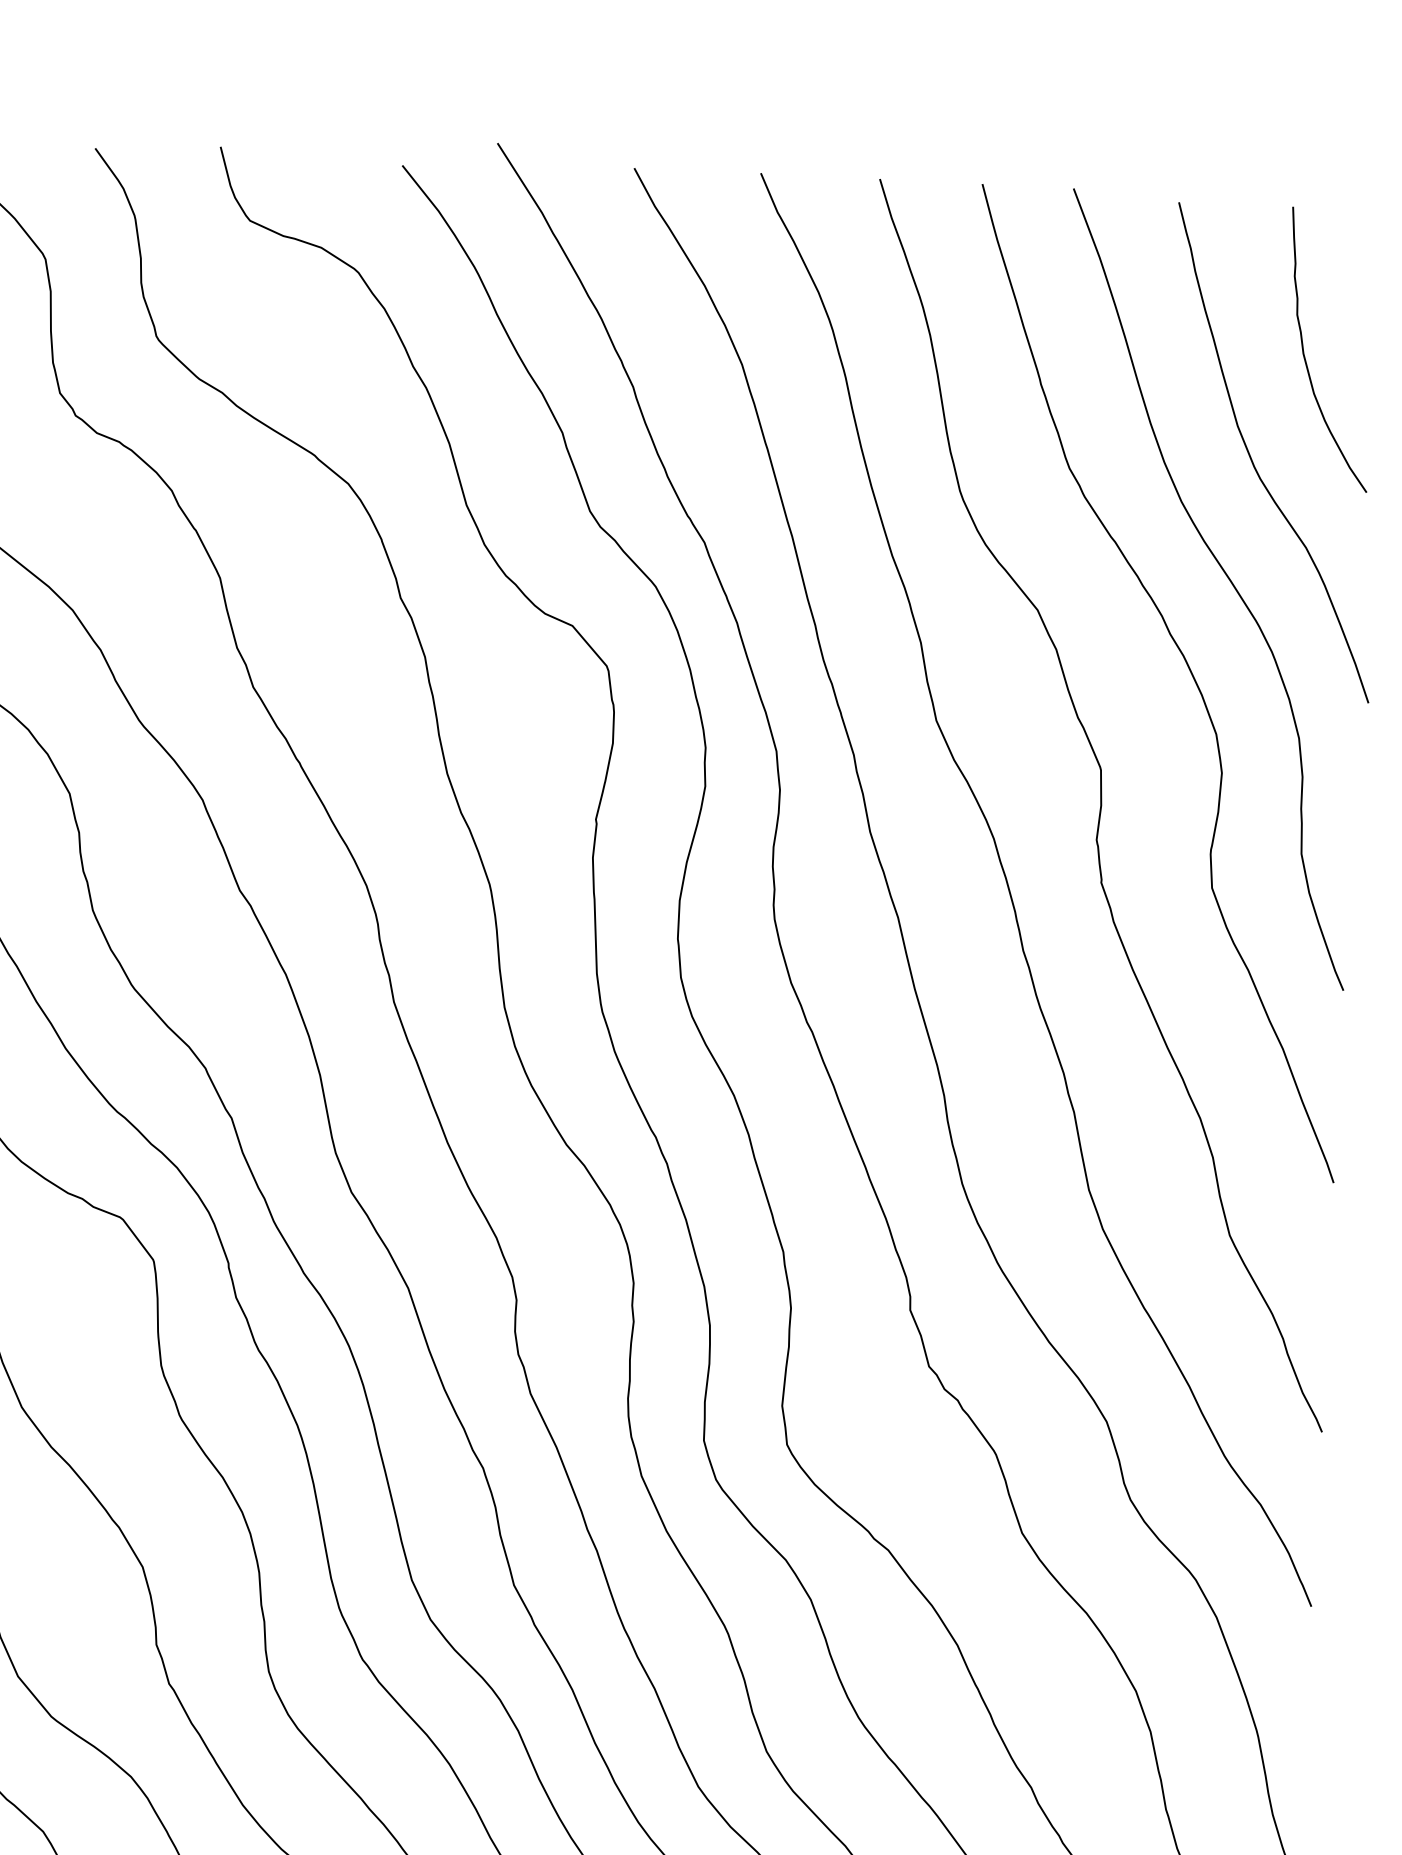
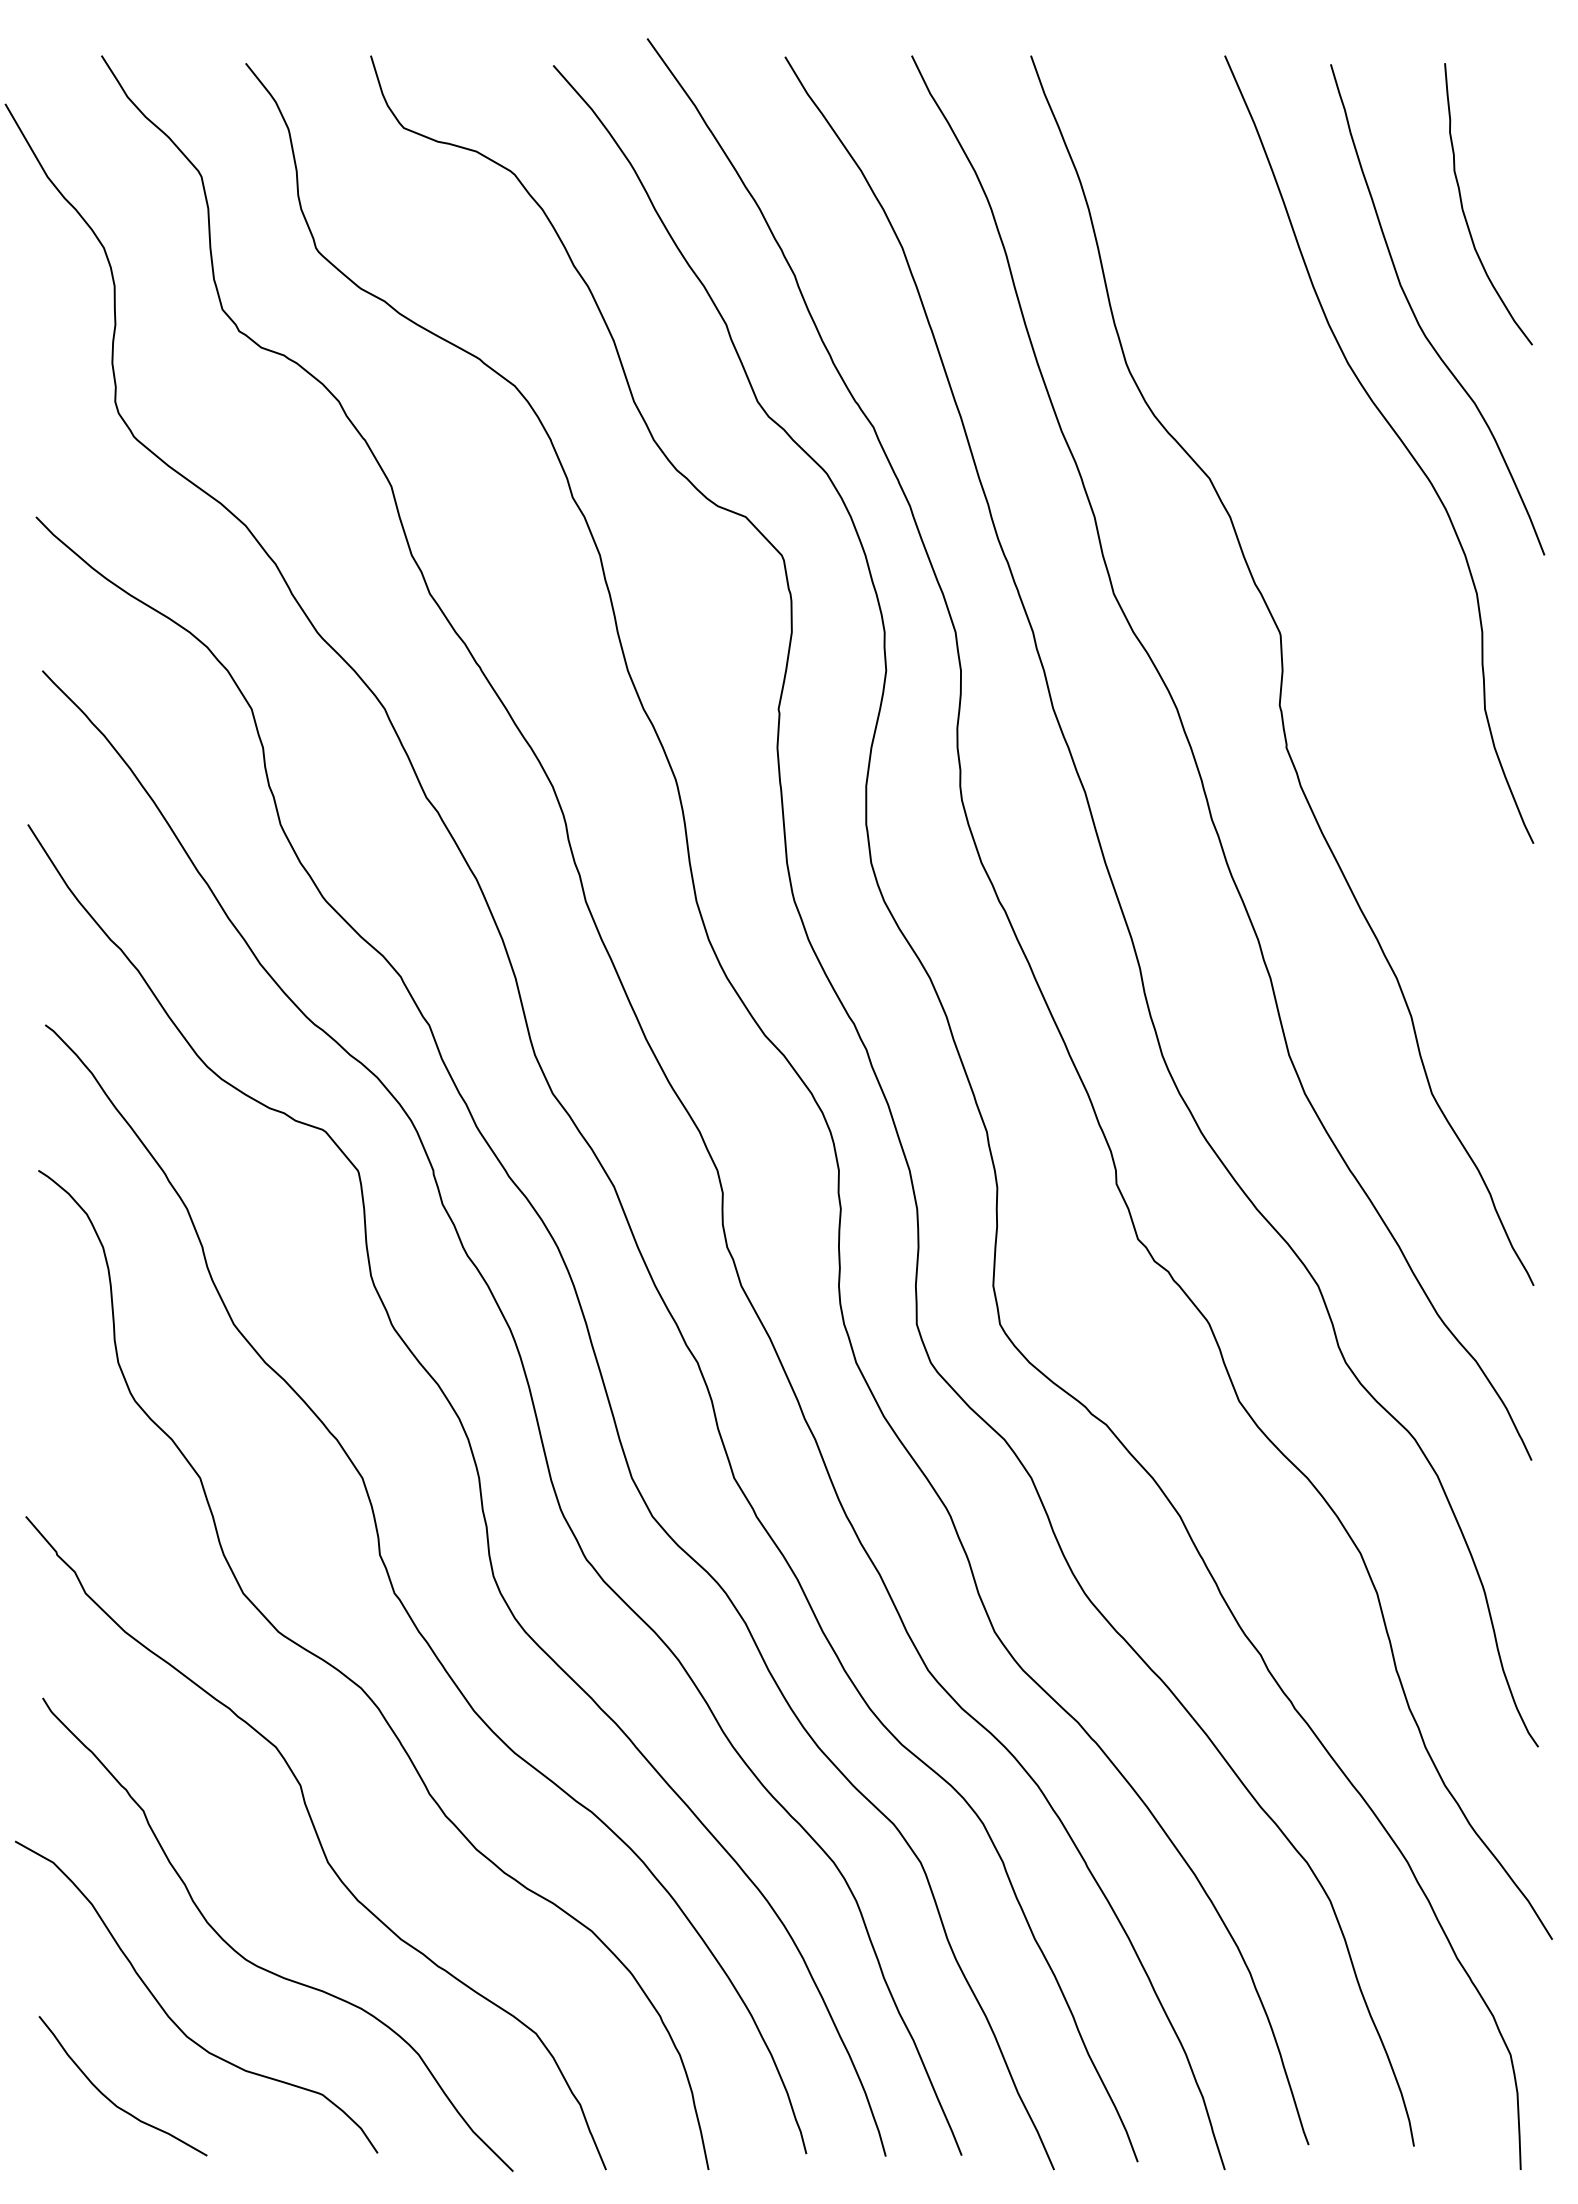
curve: (1188, 669) -> (1363, 530), removed

